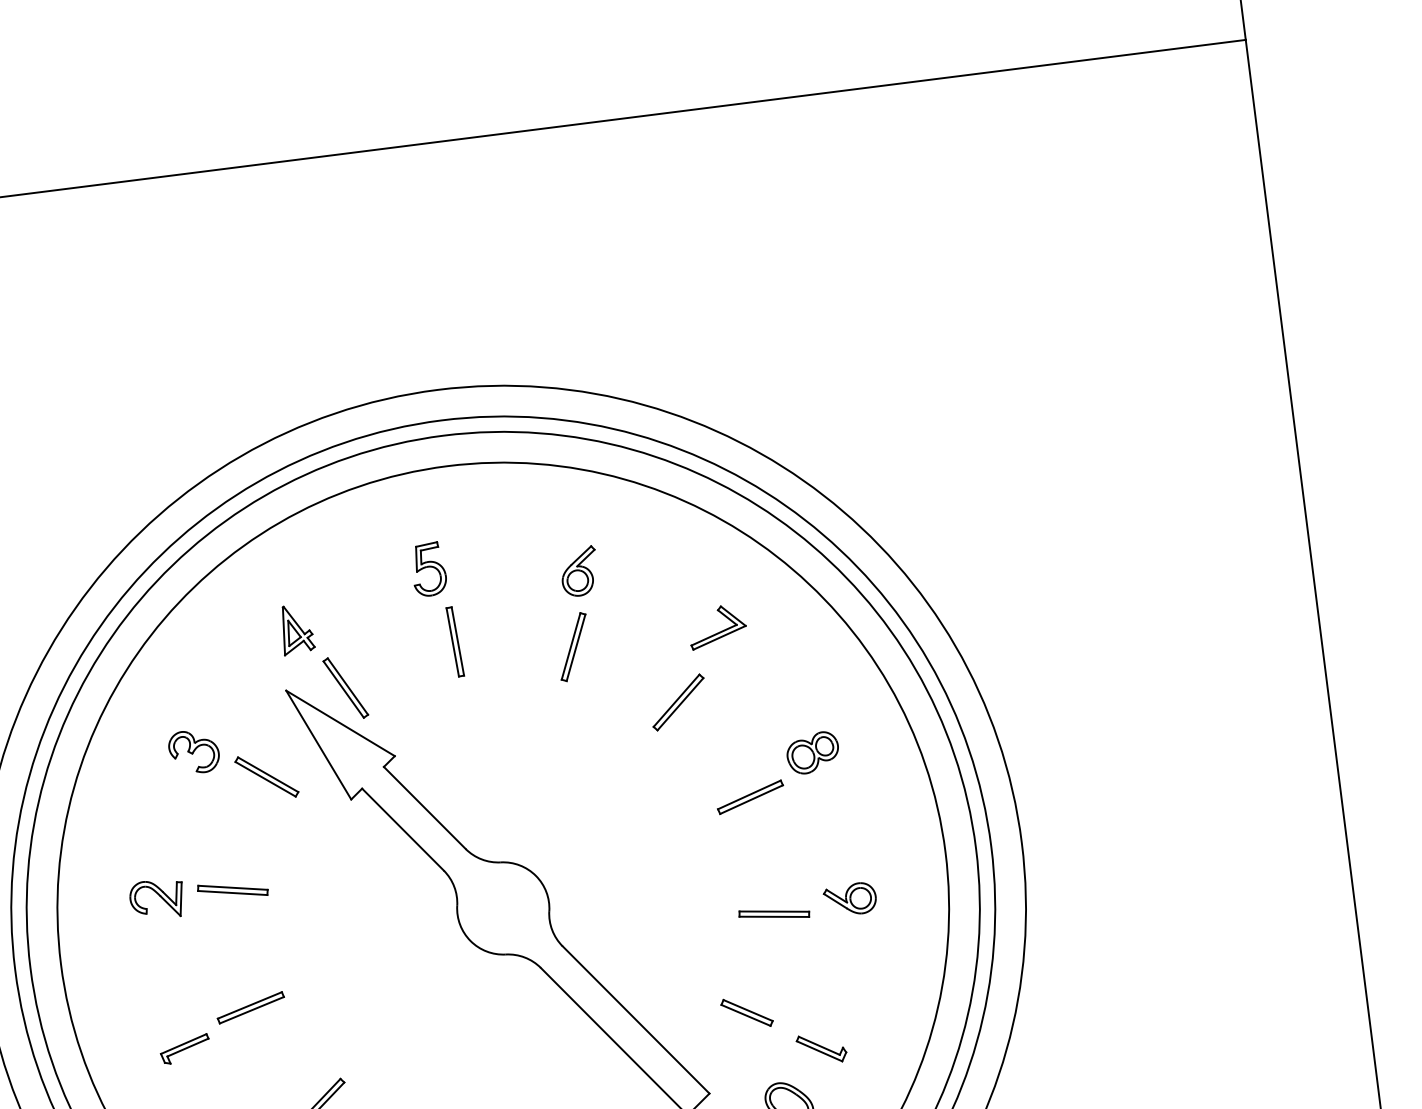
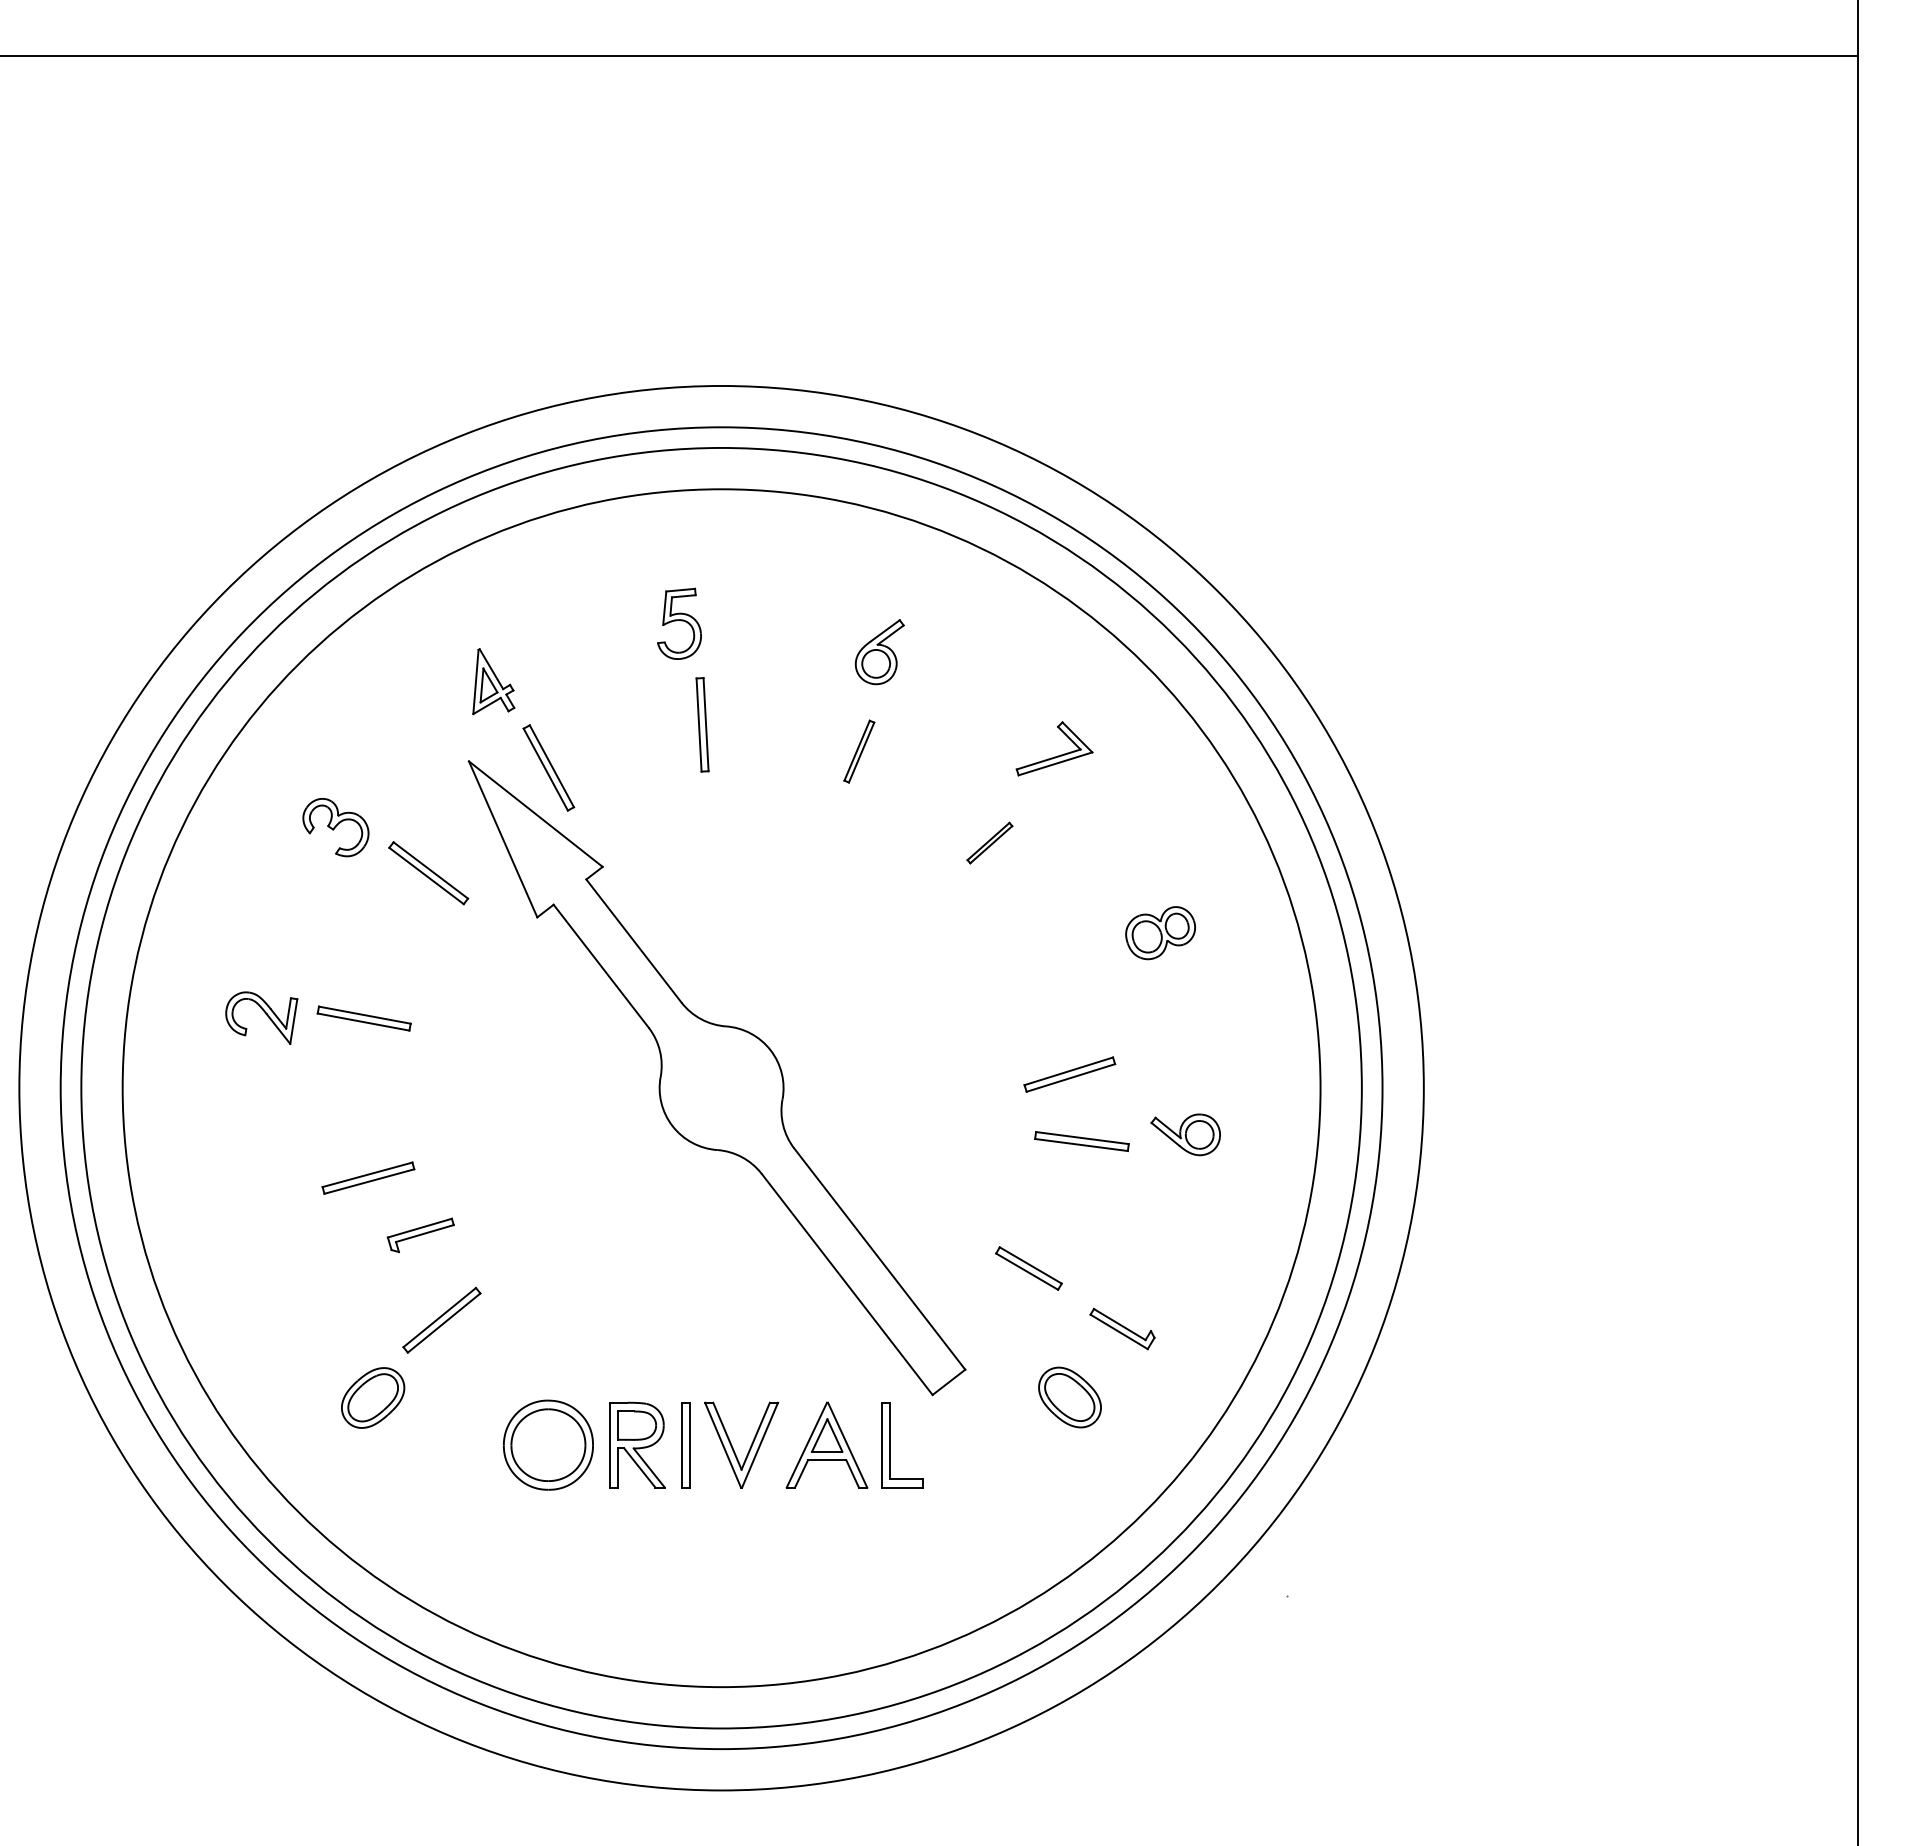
part: (573, 646) -> (859, 751), size x0.7
part: (678, 702) -> (989, 842), size x0.6
part: (750, 797) -> (1069, 1074), moved
part: (184, 1048) -> (420, 1234), moved

